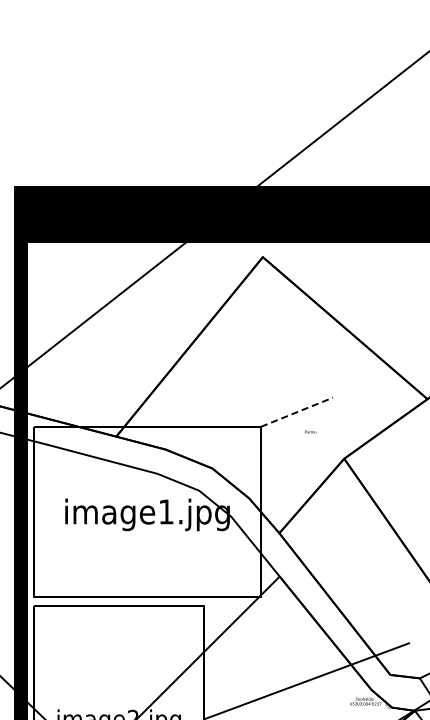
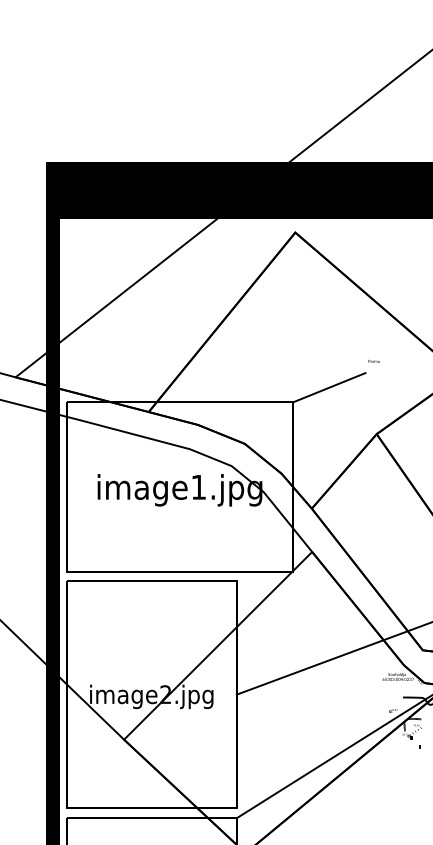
line: (297, 412) -> (329, 387), dashed -> solid
text: (310, 432) -> (373, 361), moved

